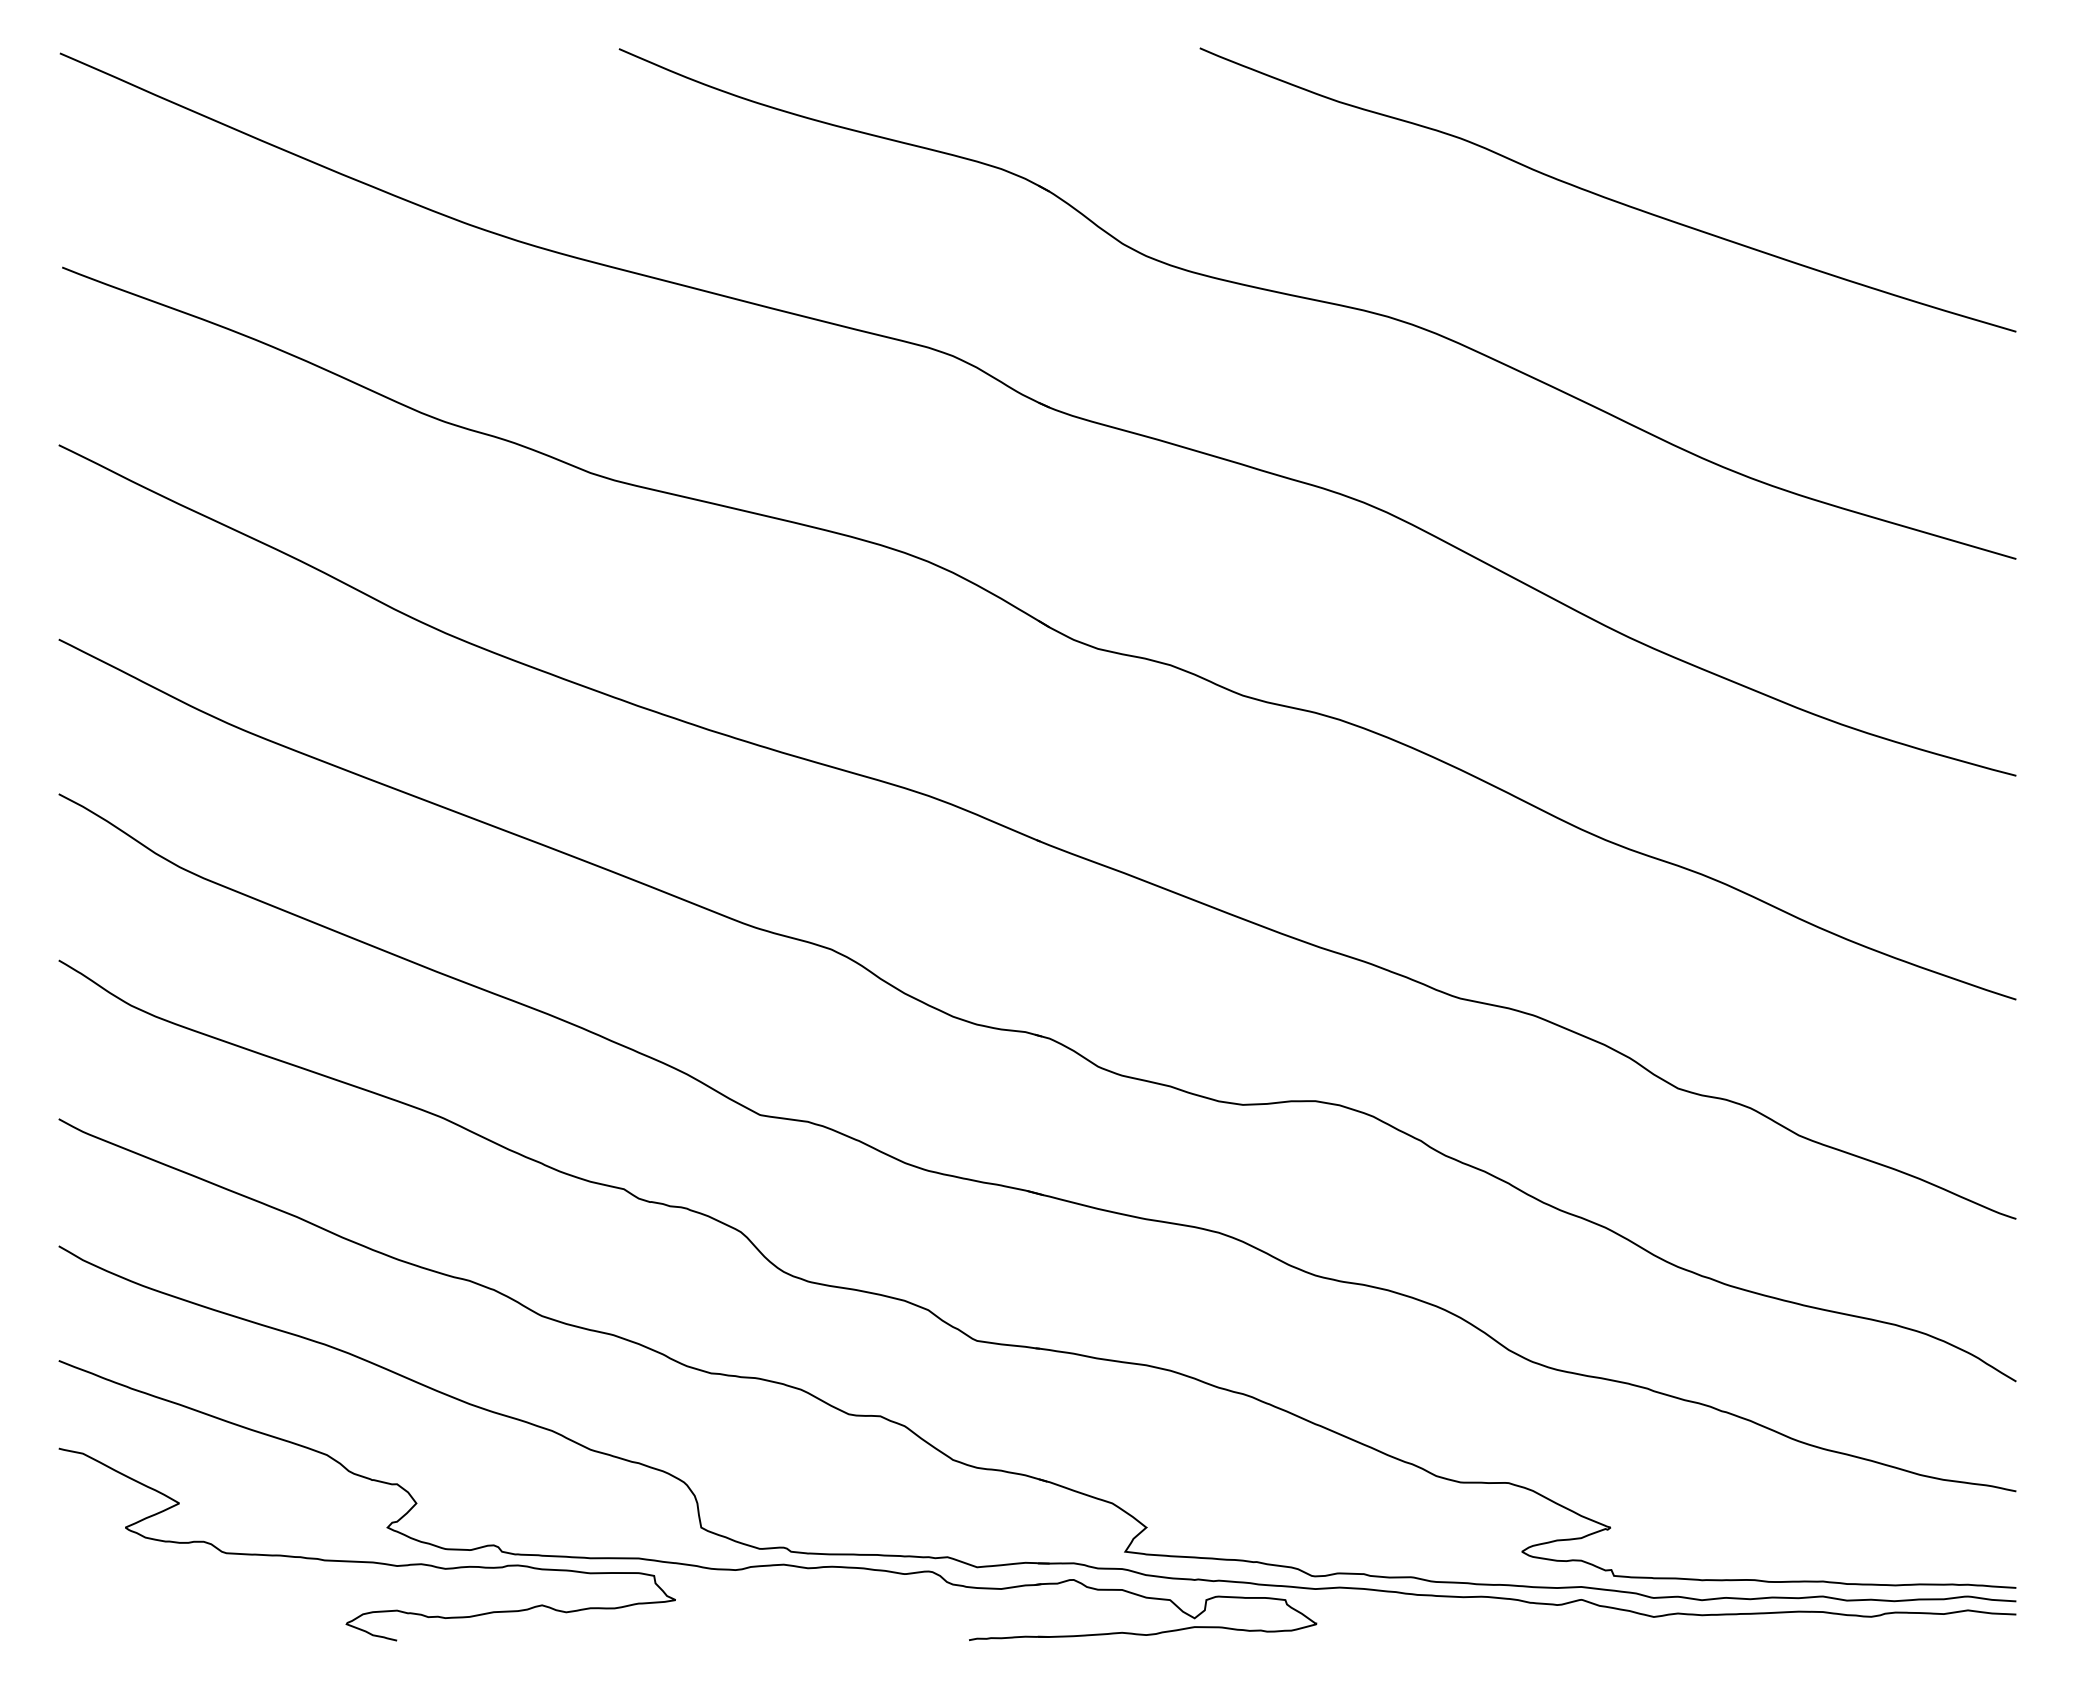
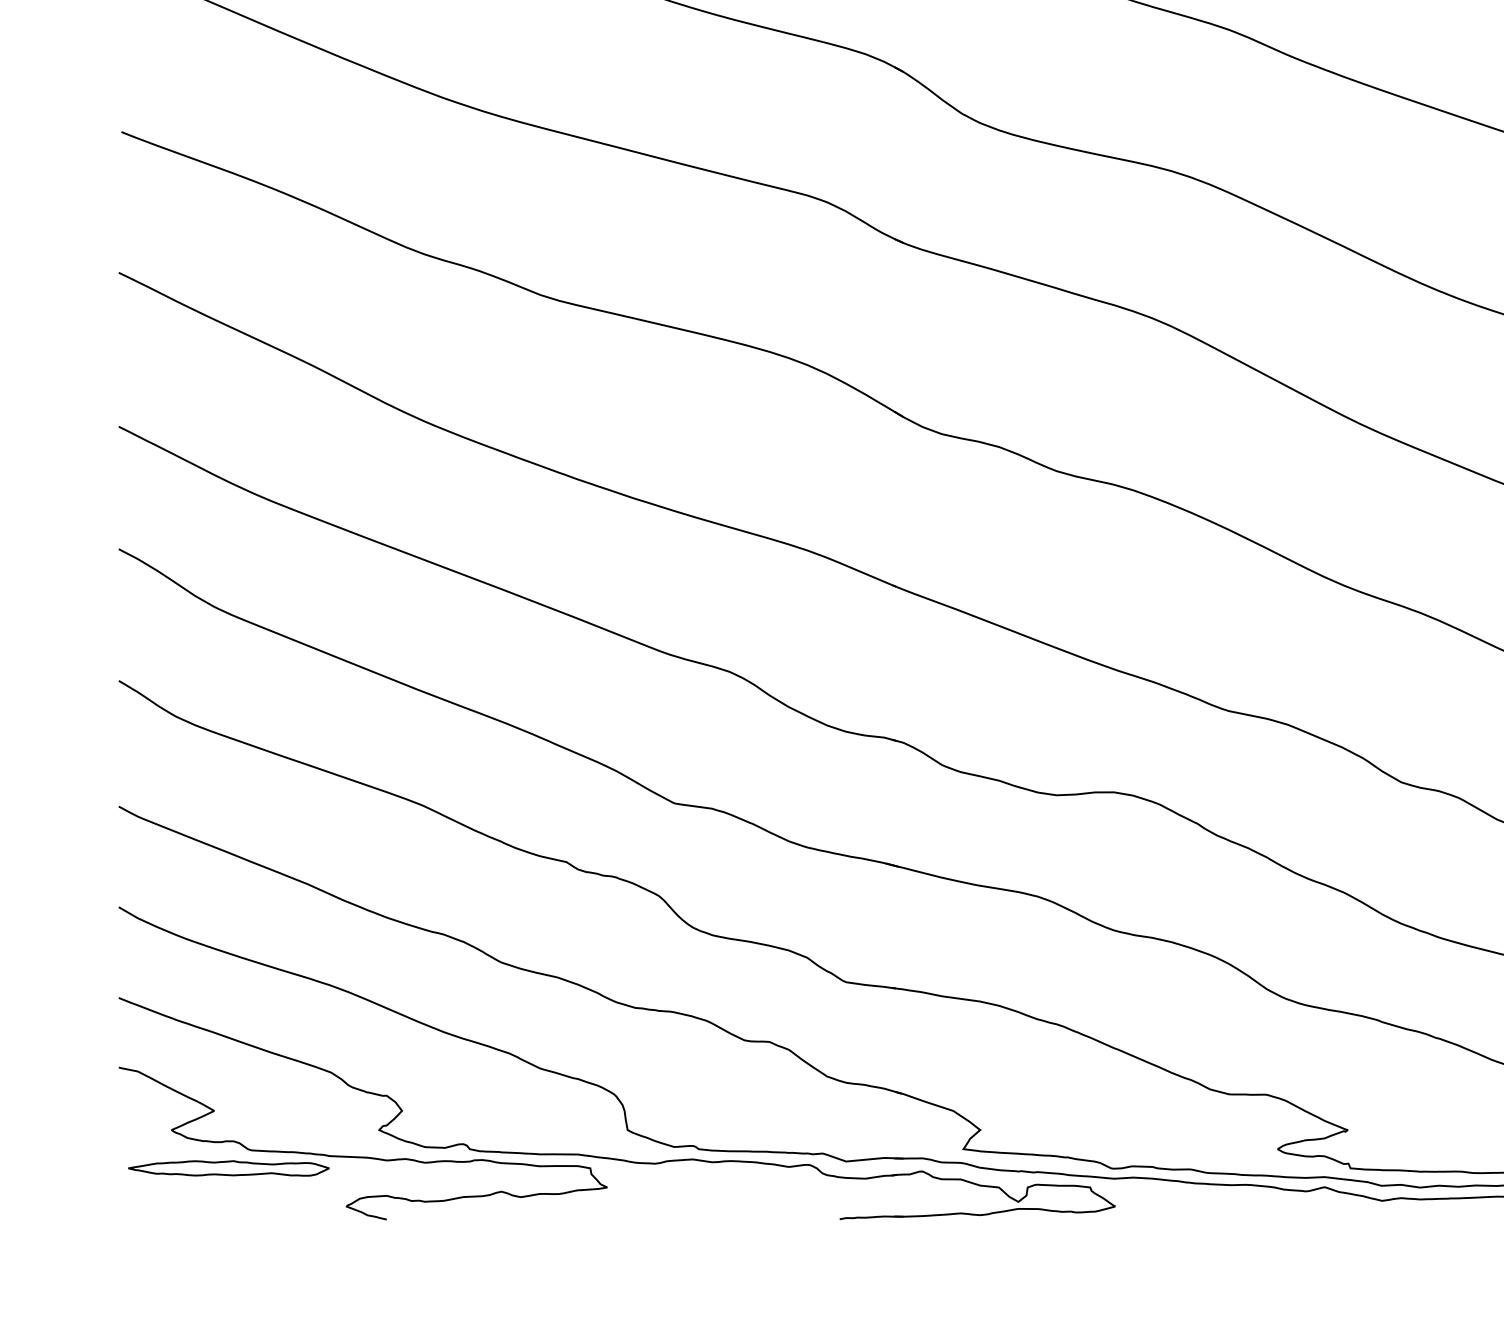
part: (197, 1575) -> (228, 1168), added

